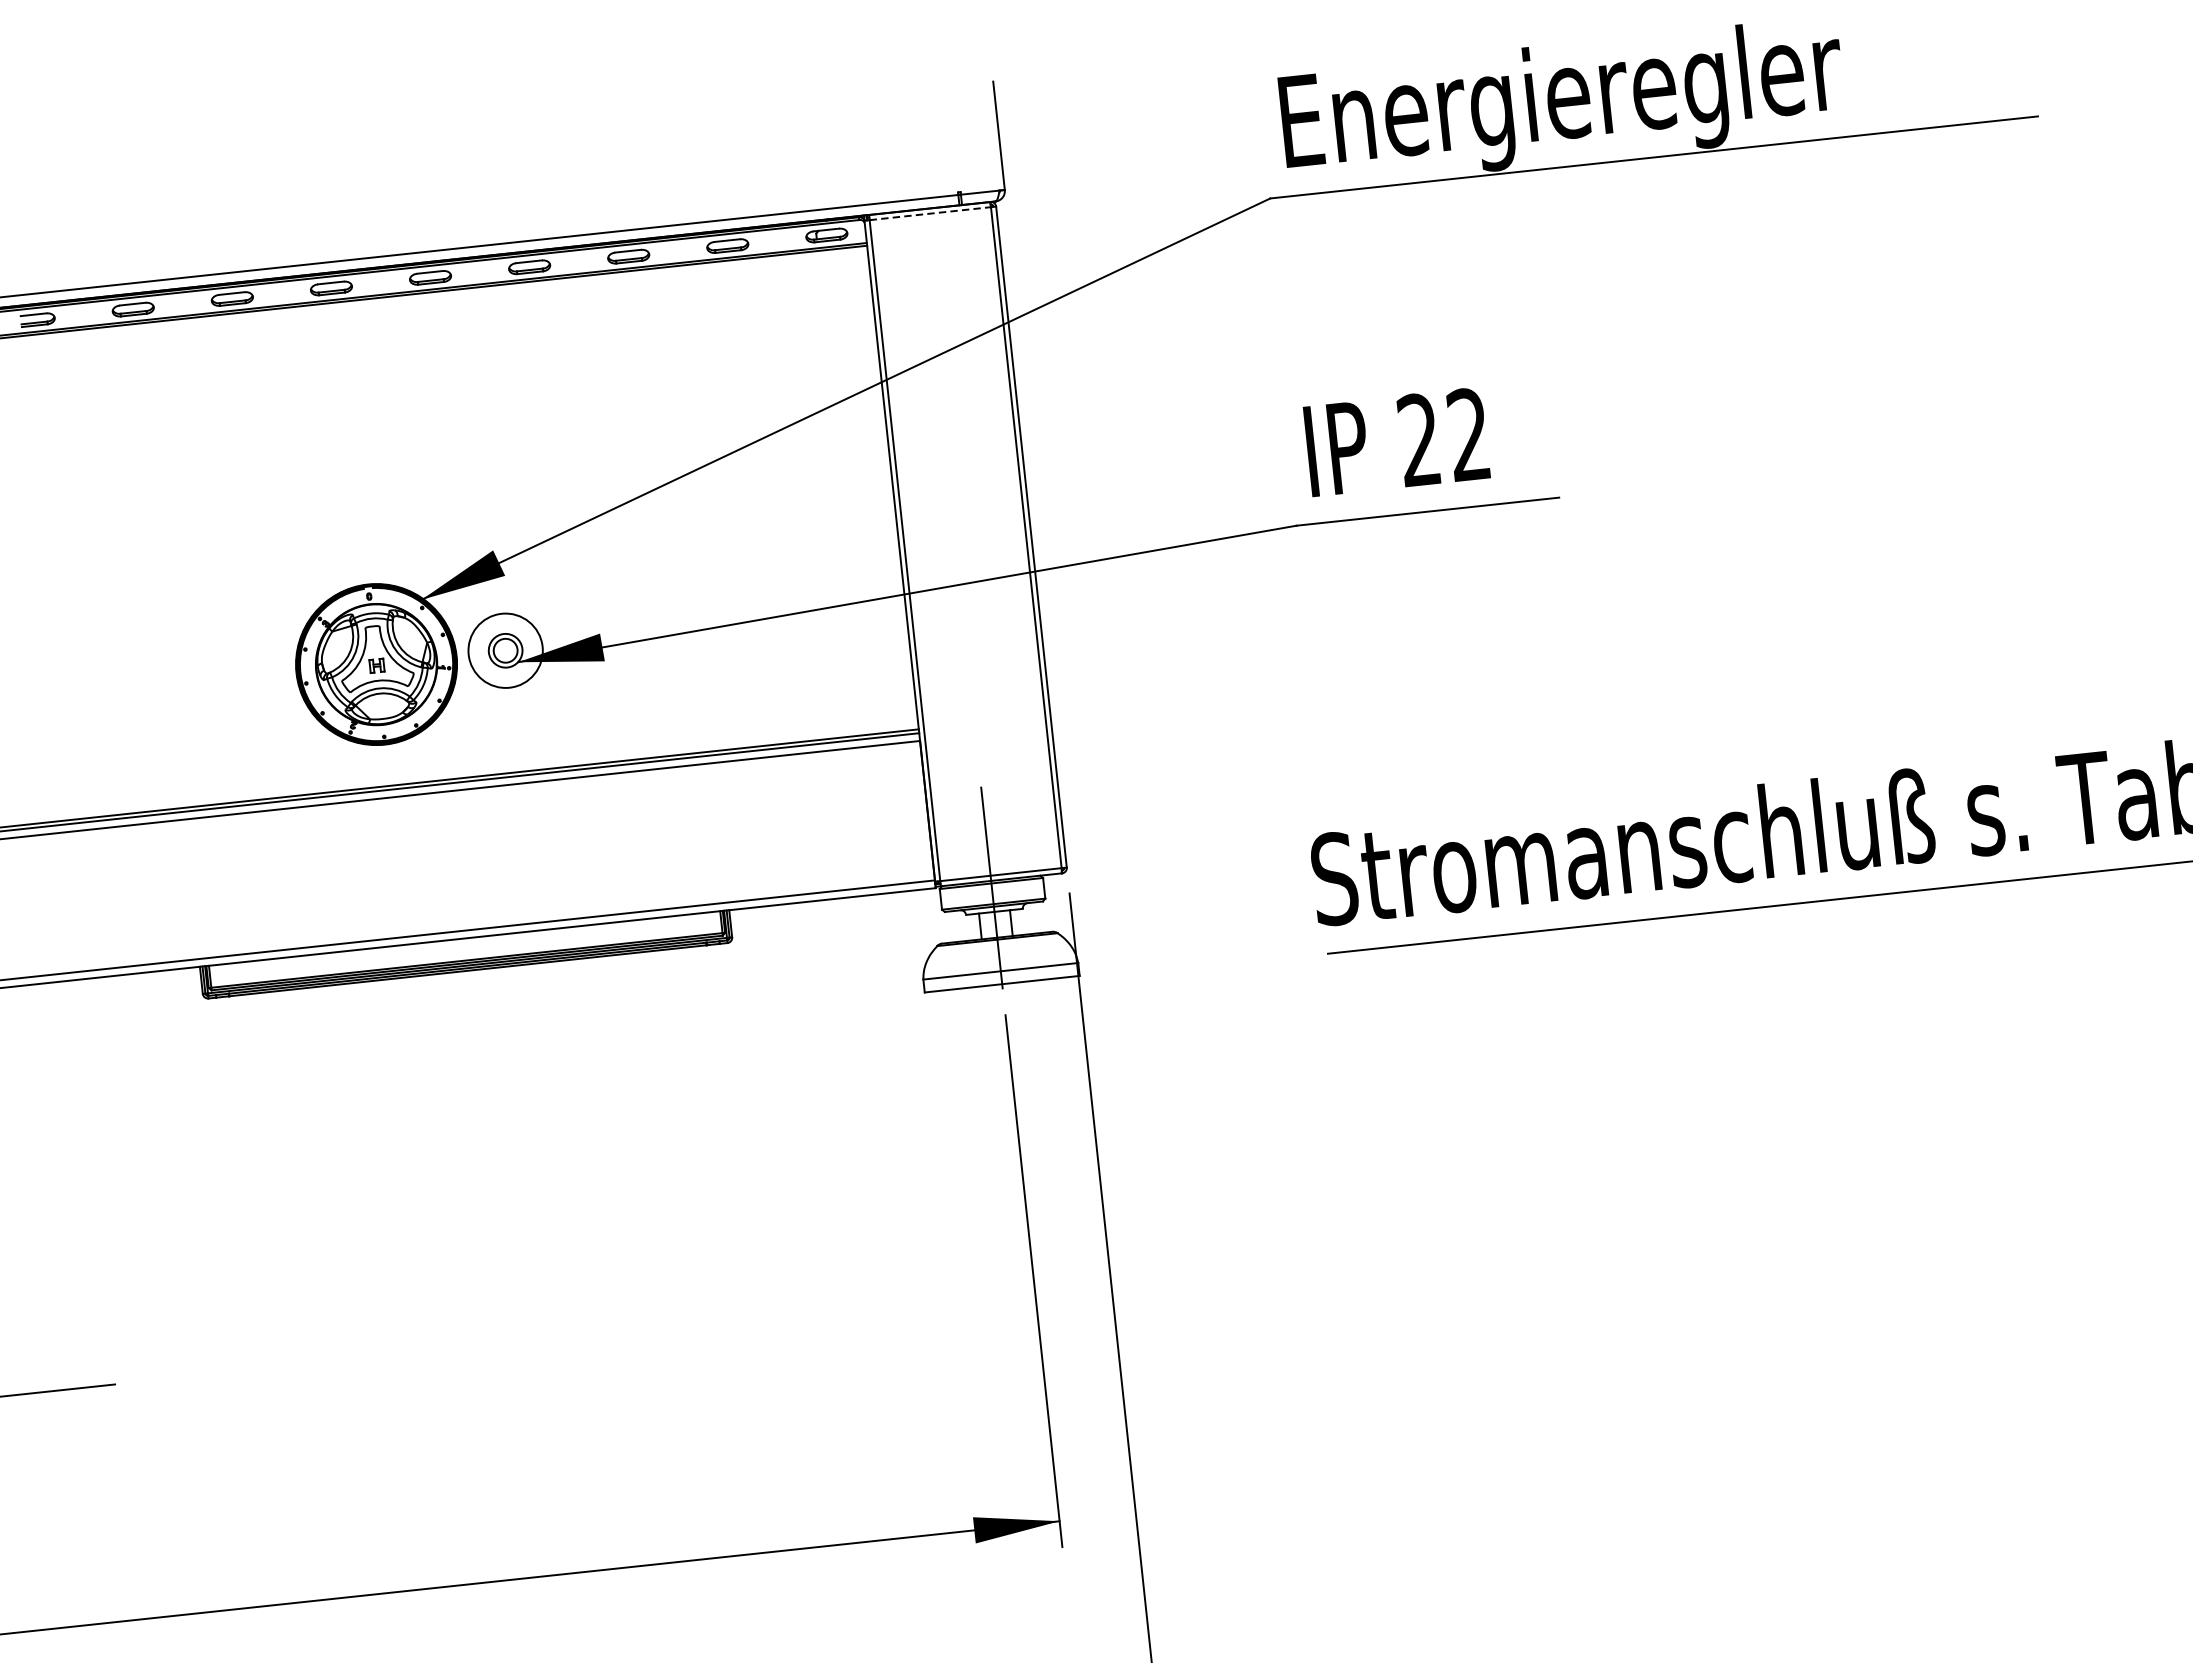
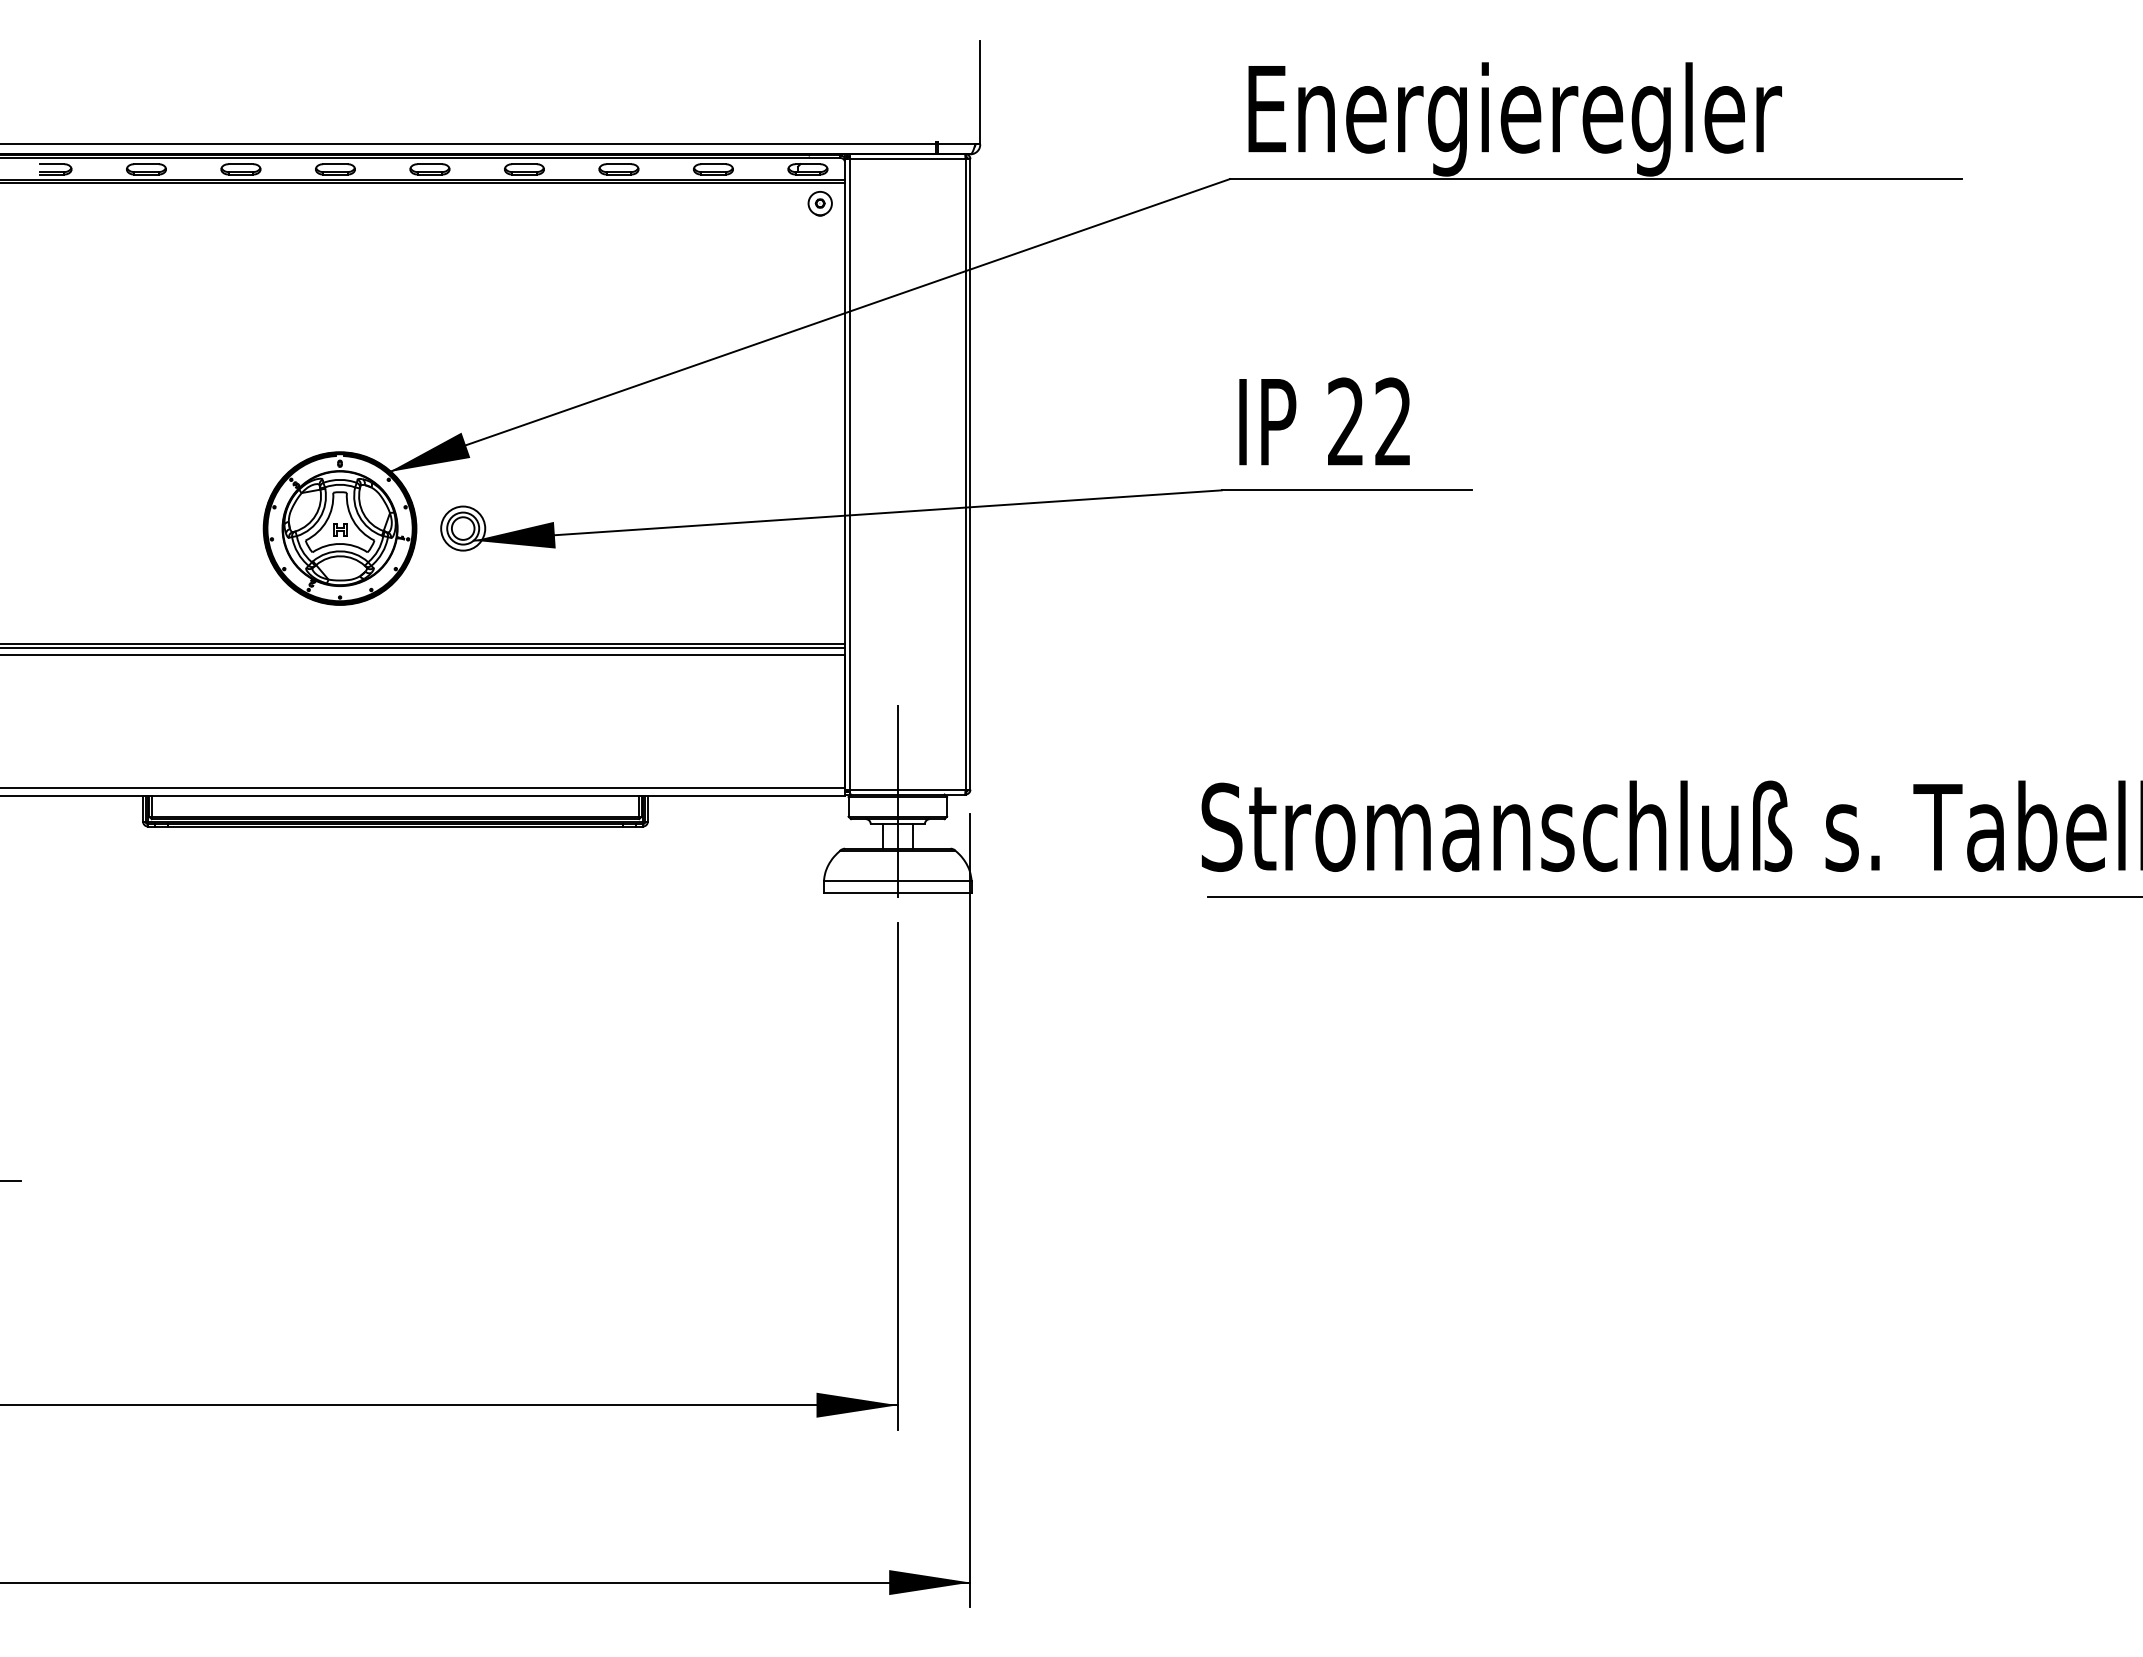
line: (930, 213) -> (907, 159), dashed -> solid
part: (842, 269) -> (819, 203), added
circle: (505, 650) -> (463, 528), size x0.62

